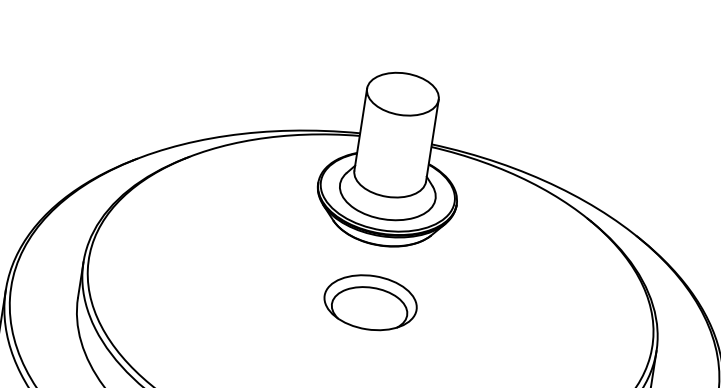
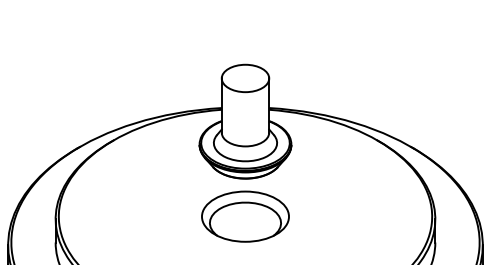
part: (370, 302) -> (245, 216), size x1.43

